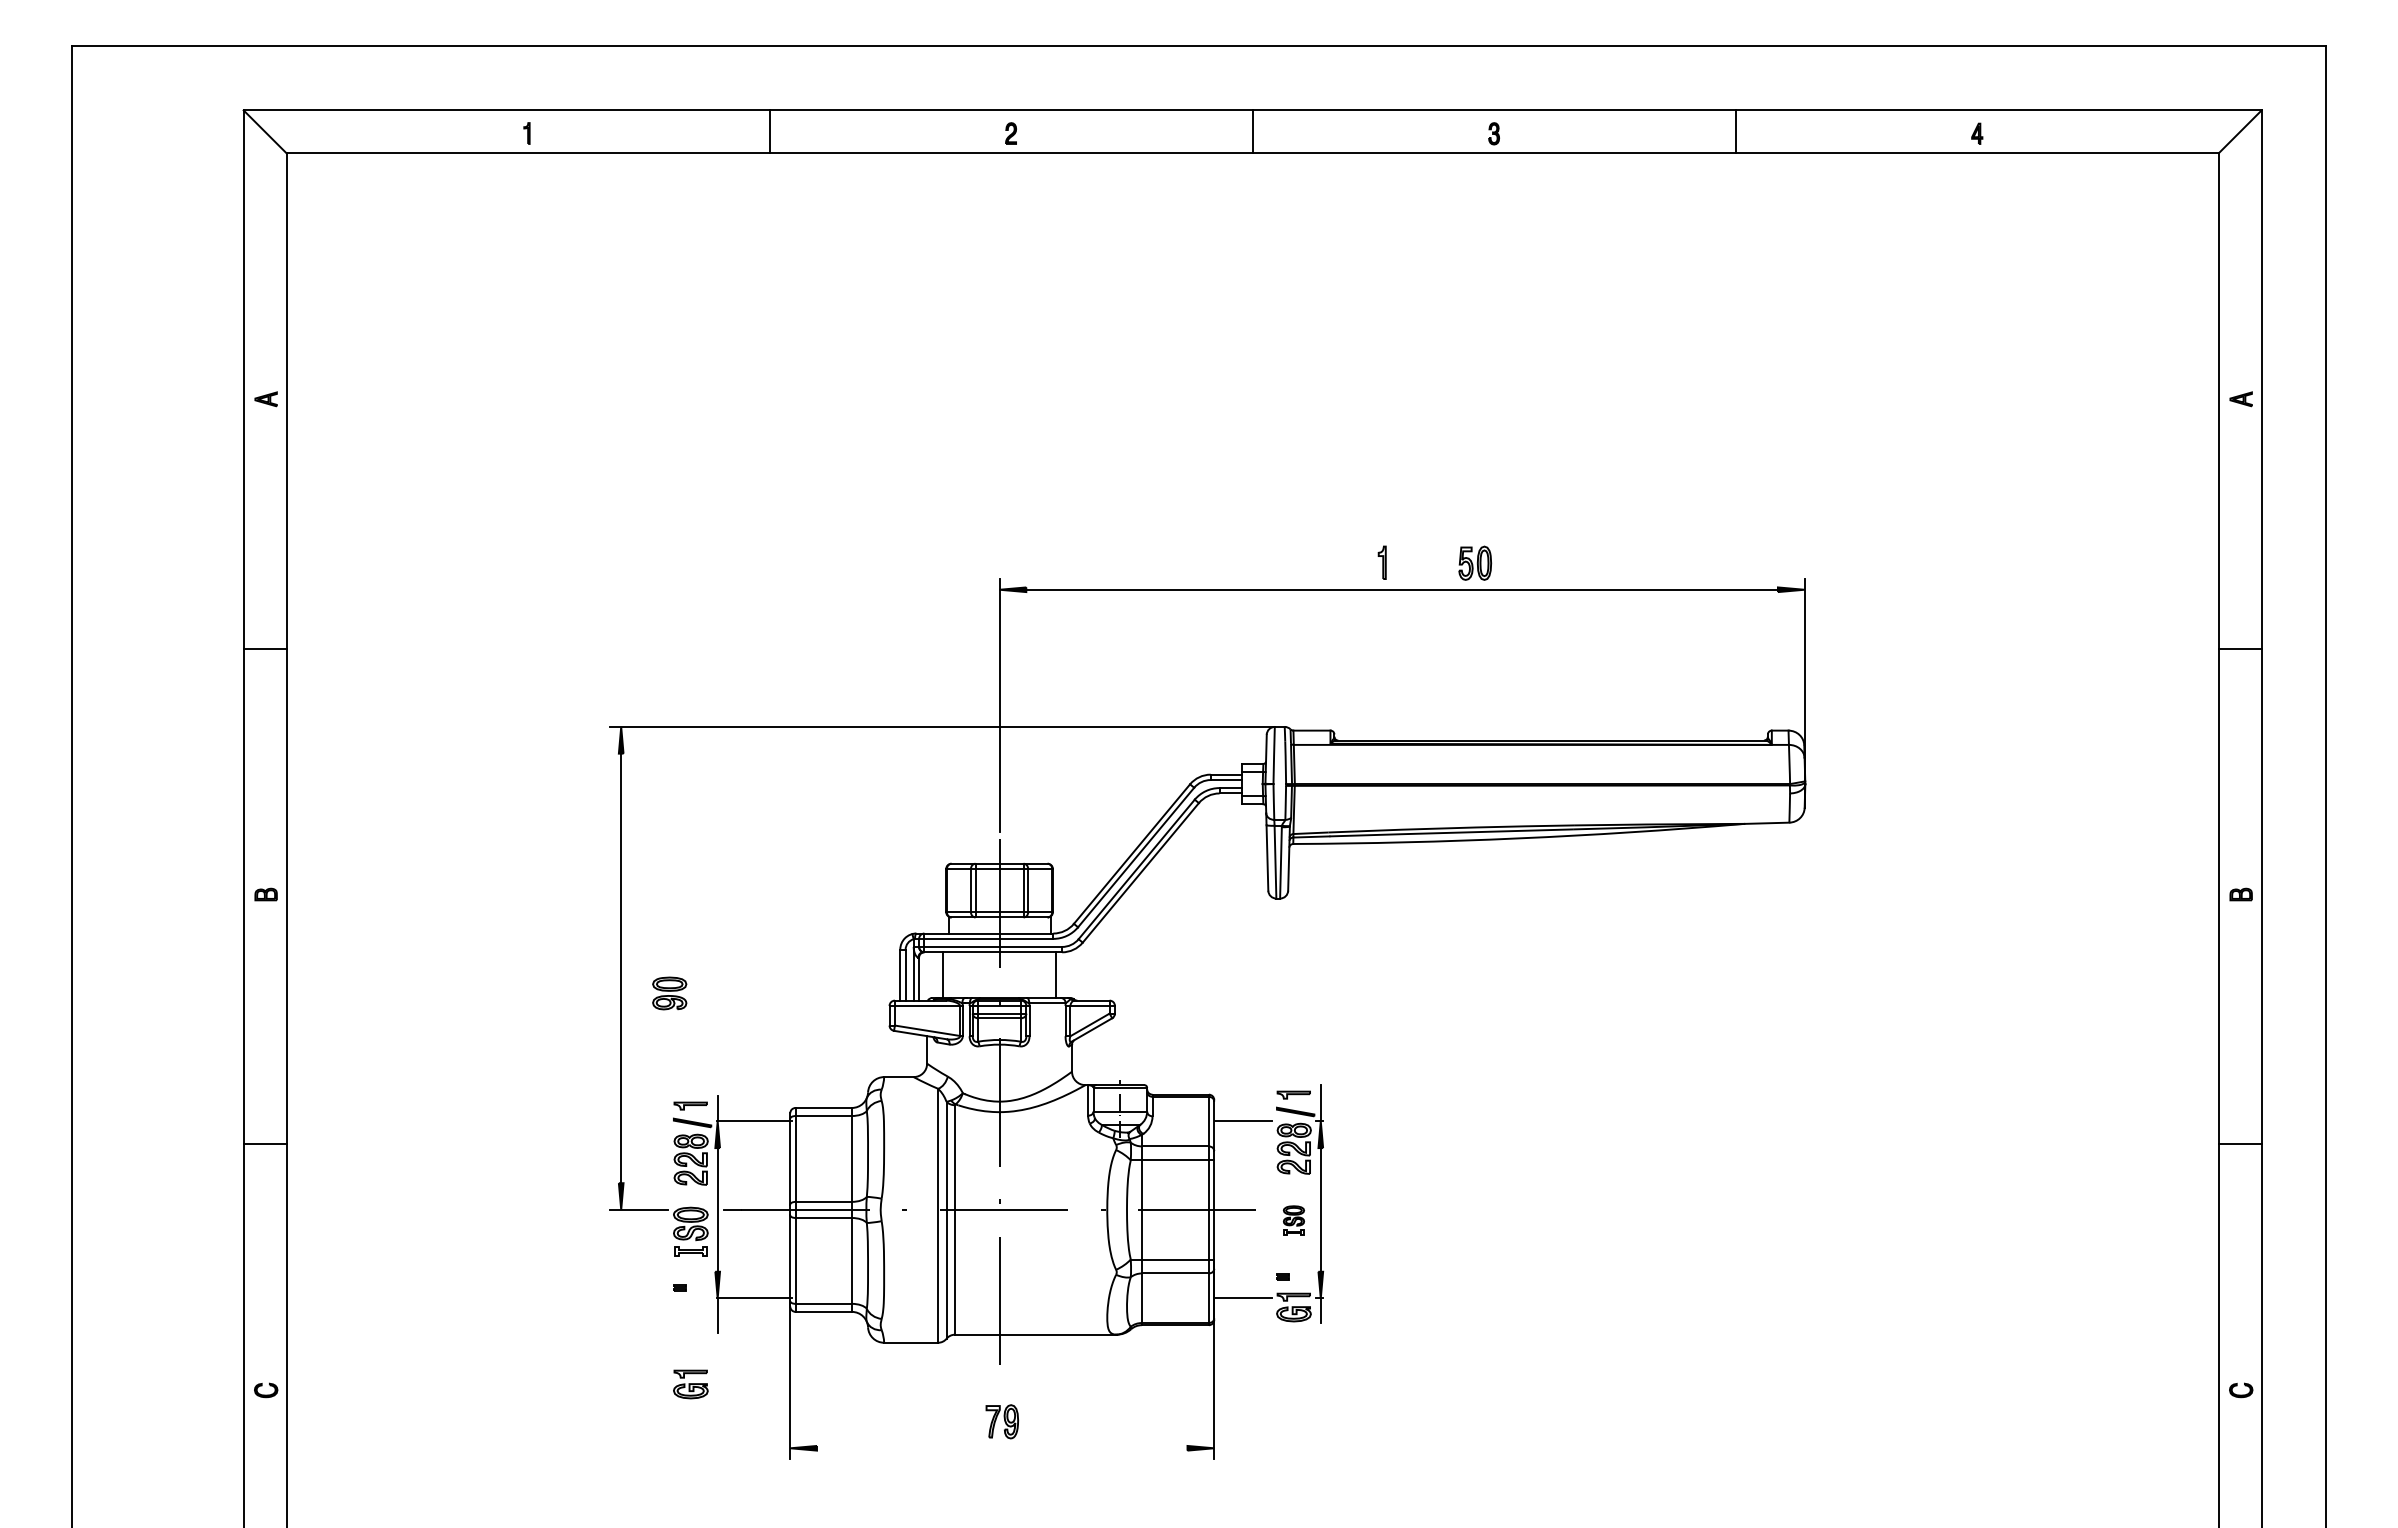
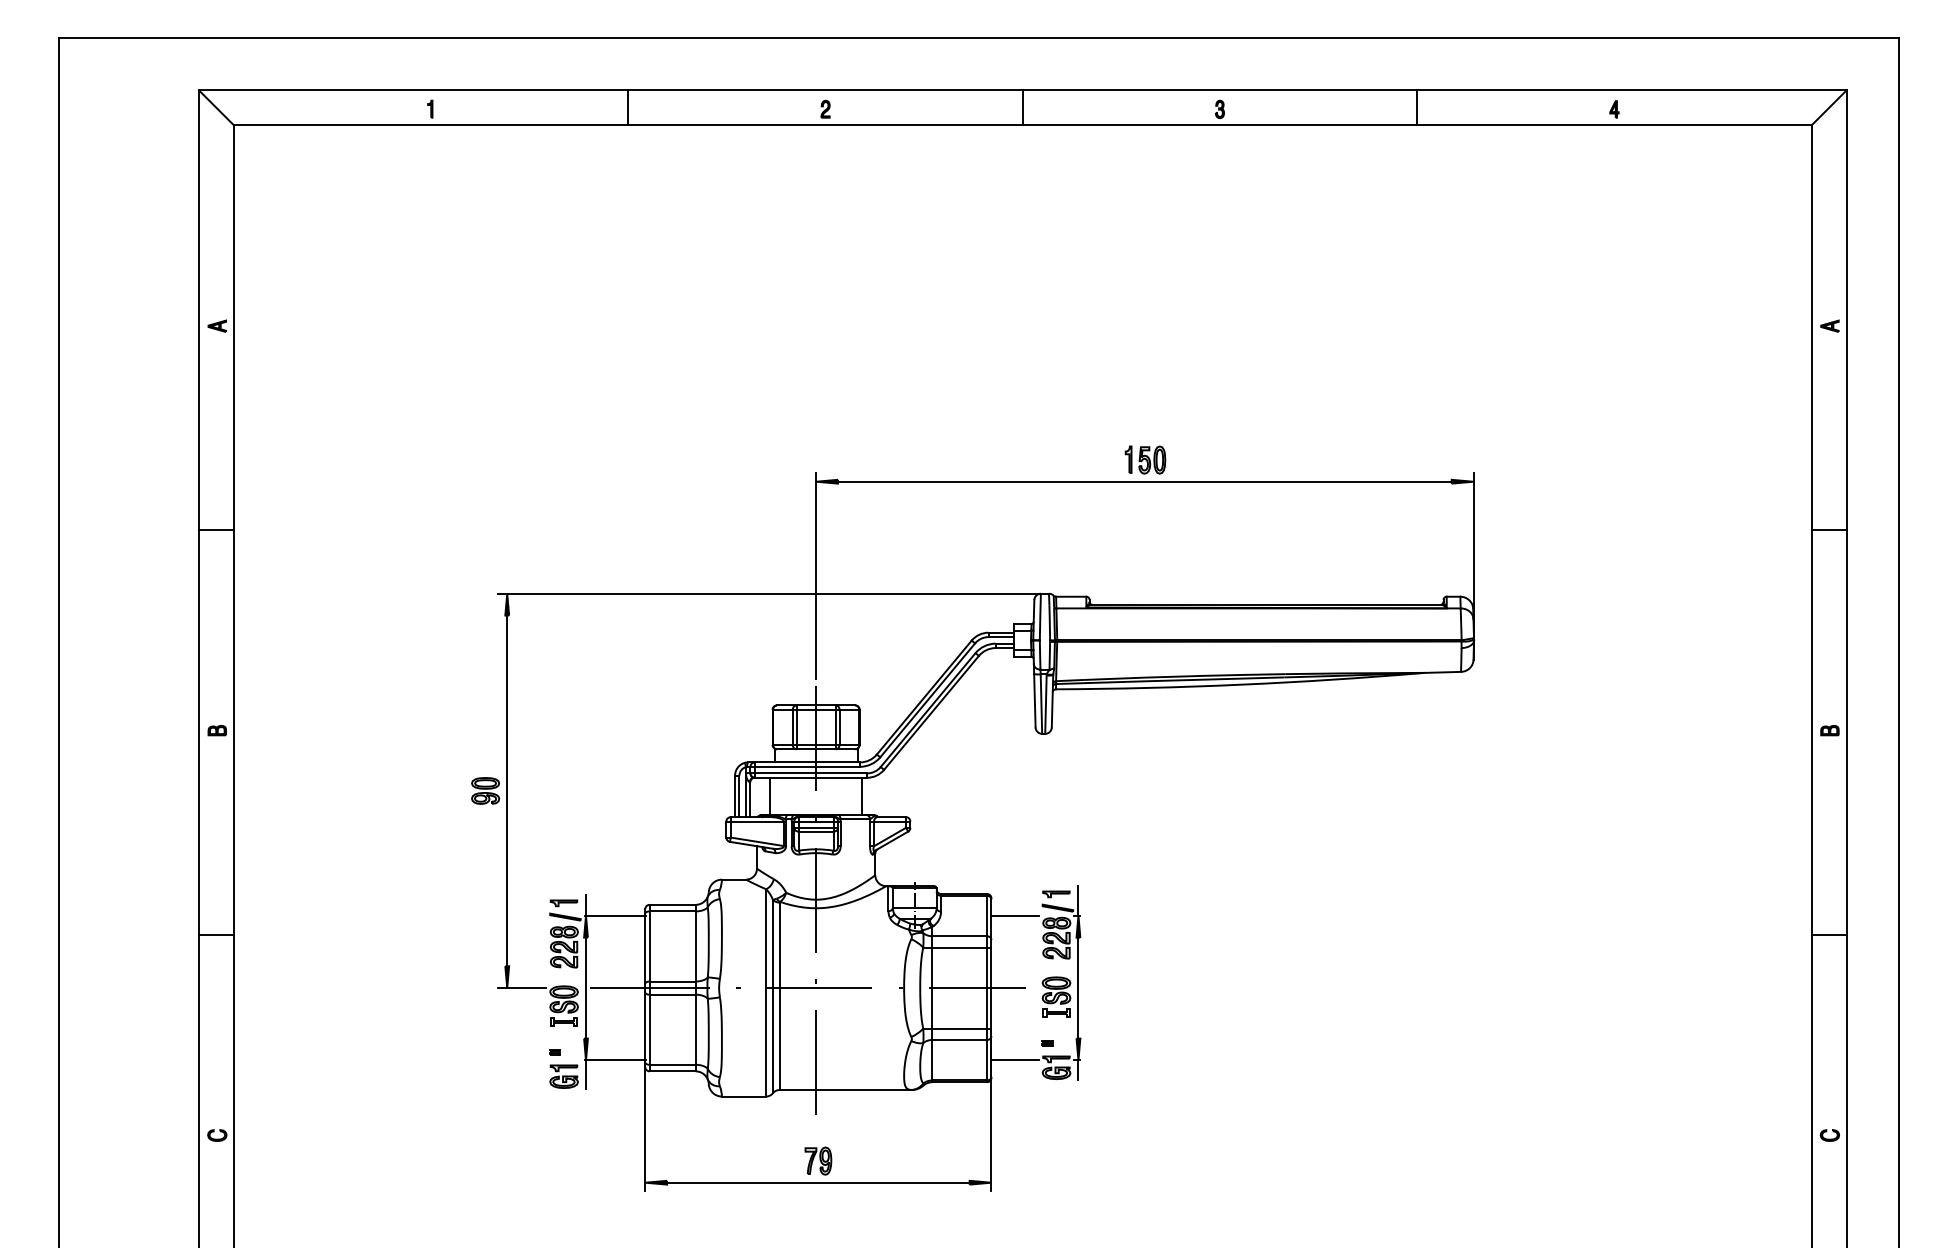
part: (1475, 562) -> (1152, 459), moved
part: (669, 993) -> (485, 790), moved
part: (1293, 1220) -> (1056, 996), size x1.67
part: (690, 1384) -> (563, 1076), moved
line: (1002, 1448) -> (818, 1182), added

